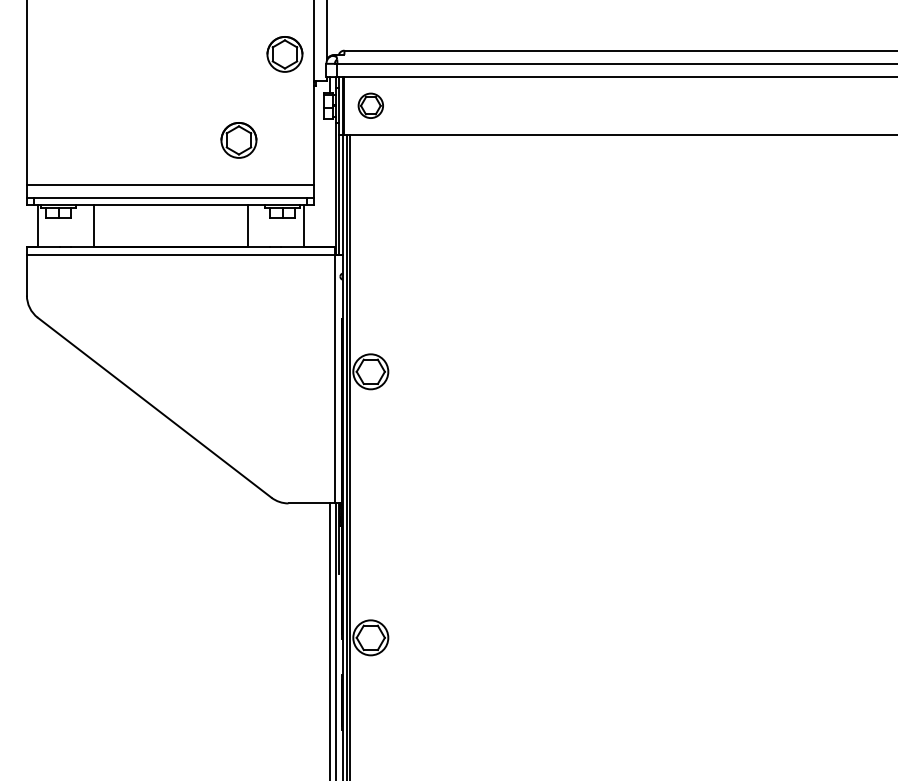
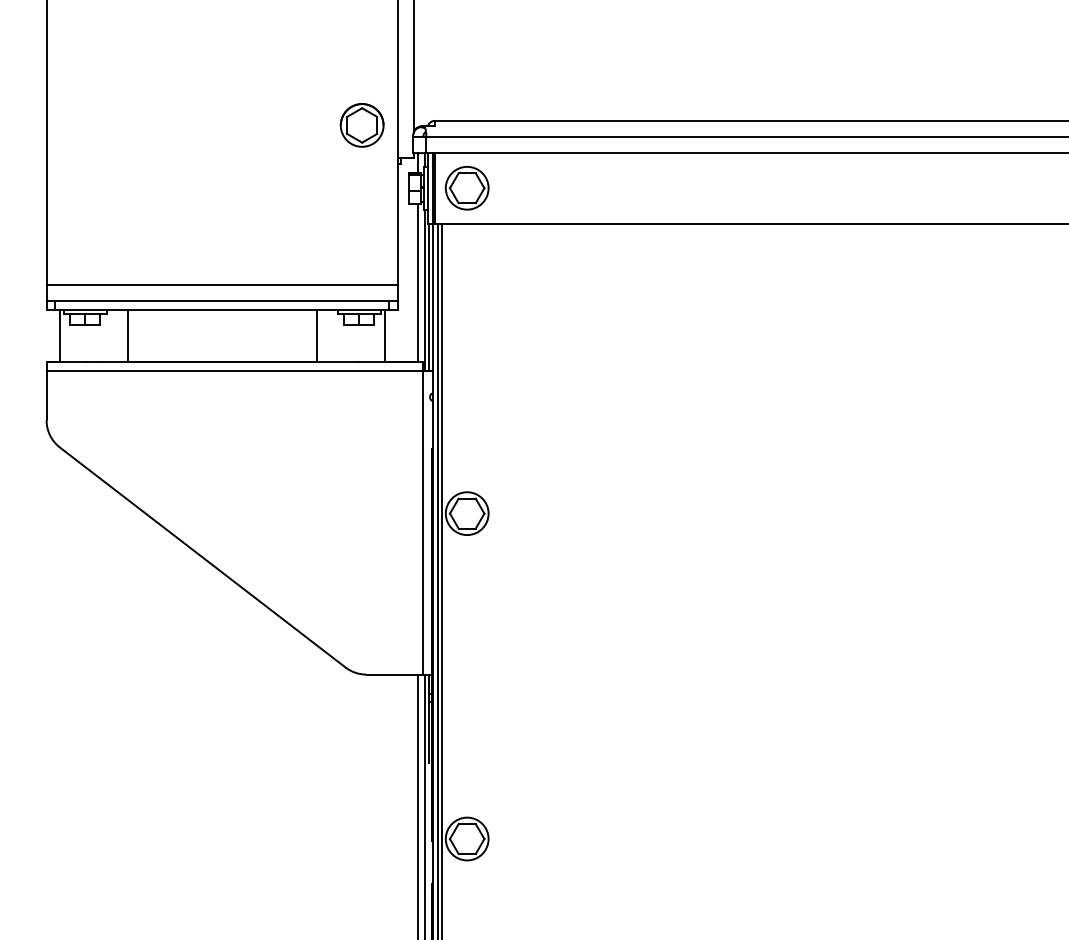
part: (370, 105) -> (466, 187), size x1.43
part: (238, 140) -> (305, 230), removed
line: (330, 182) -> (417, 282), added

